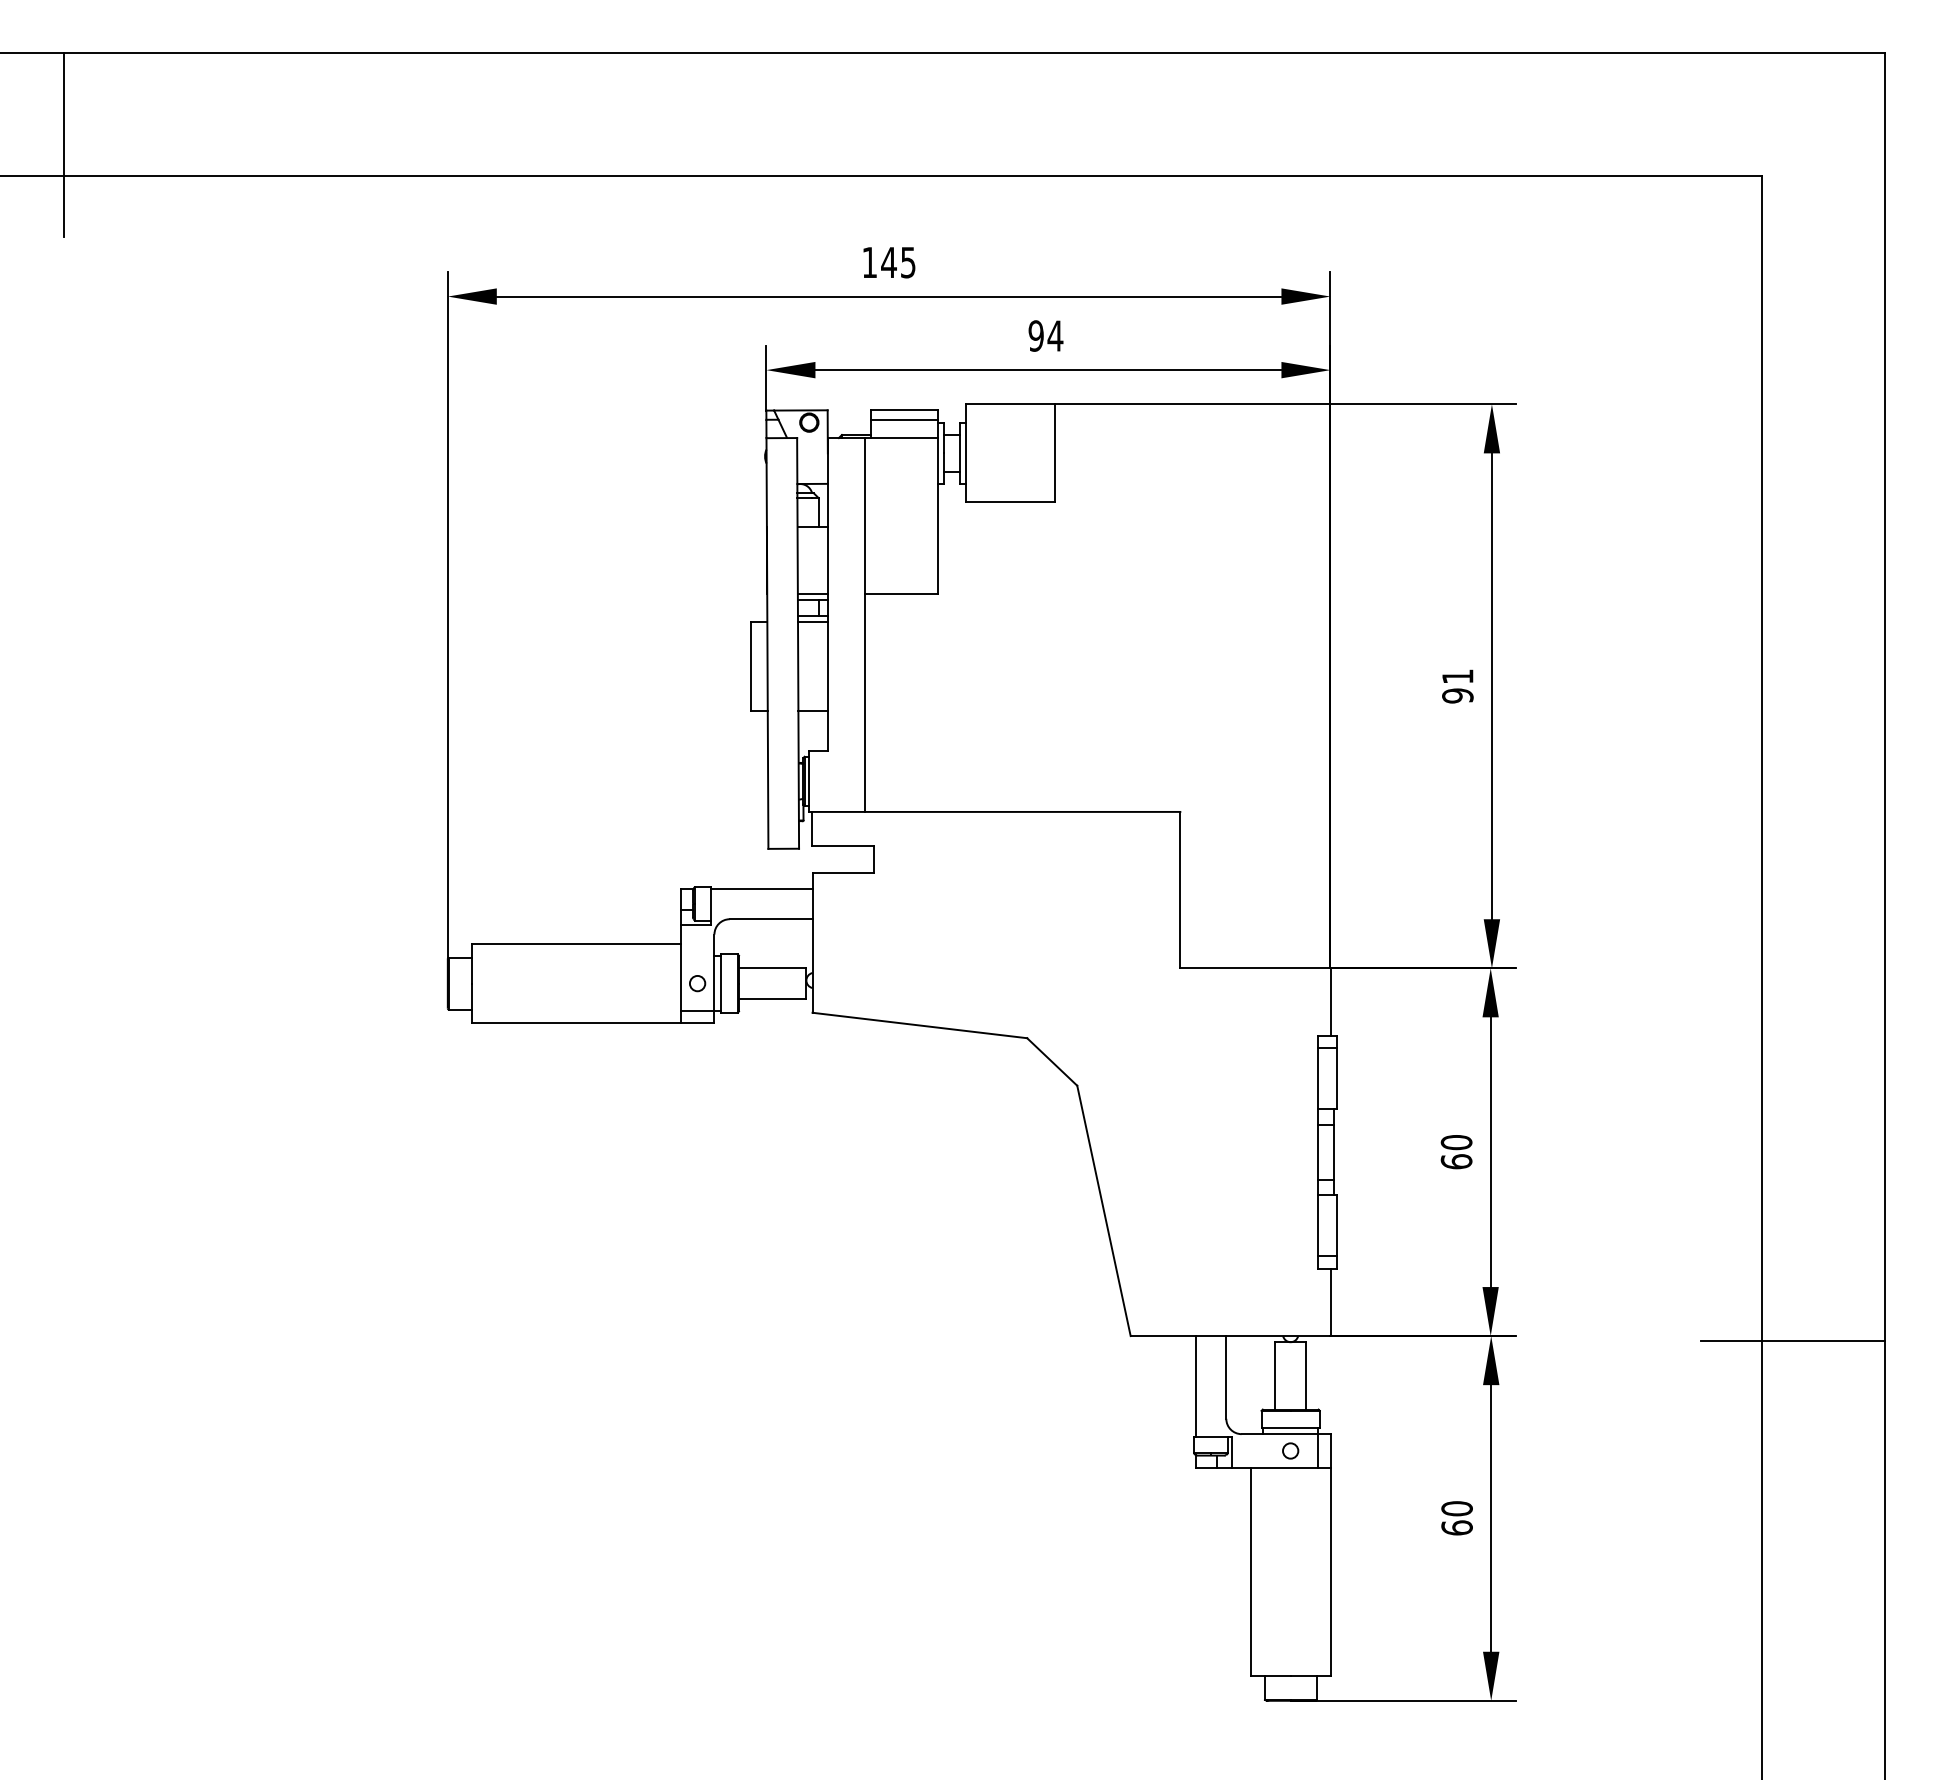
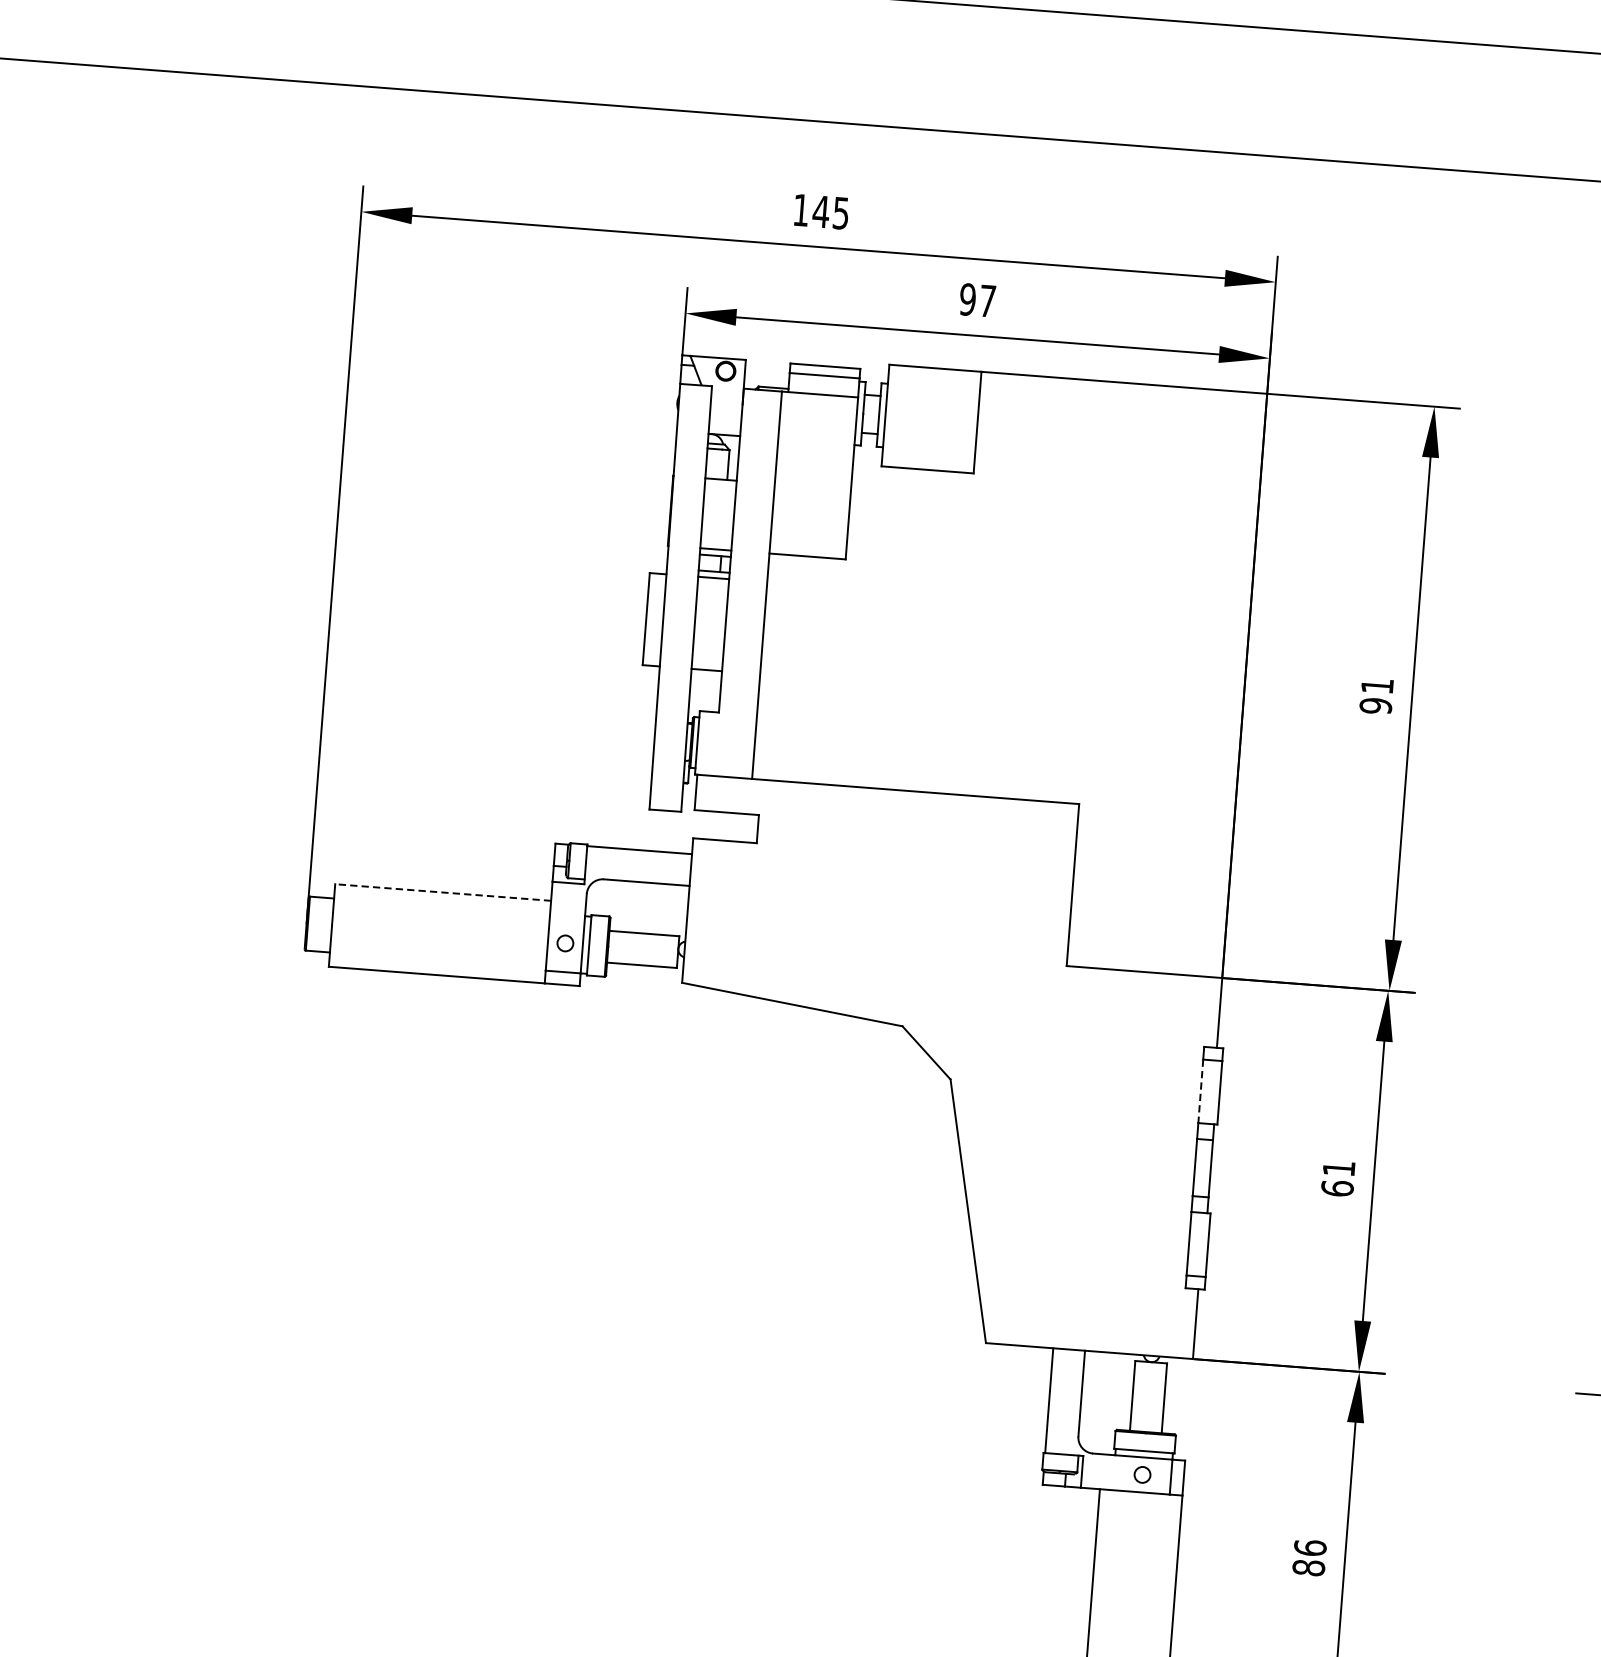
text: (1055, 335) -> (987, 300), 94 -> 97
line: (576, 943) -> (443, 892), solid -> dashed
line: (1318, 1078) -> (1201, 1091), solid -> dashed
text: (1456, 1142) -> (1338, 1168), 60 -> 61
text: (1456, 1518) -> (1308, 1558), 60 -> 86

